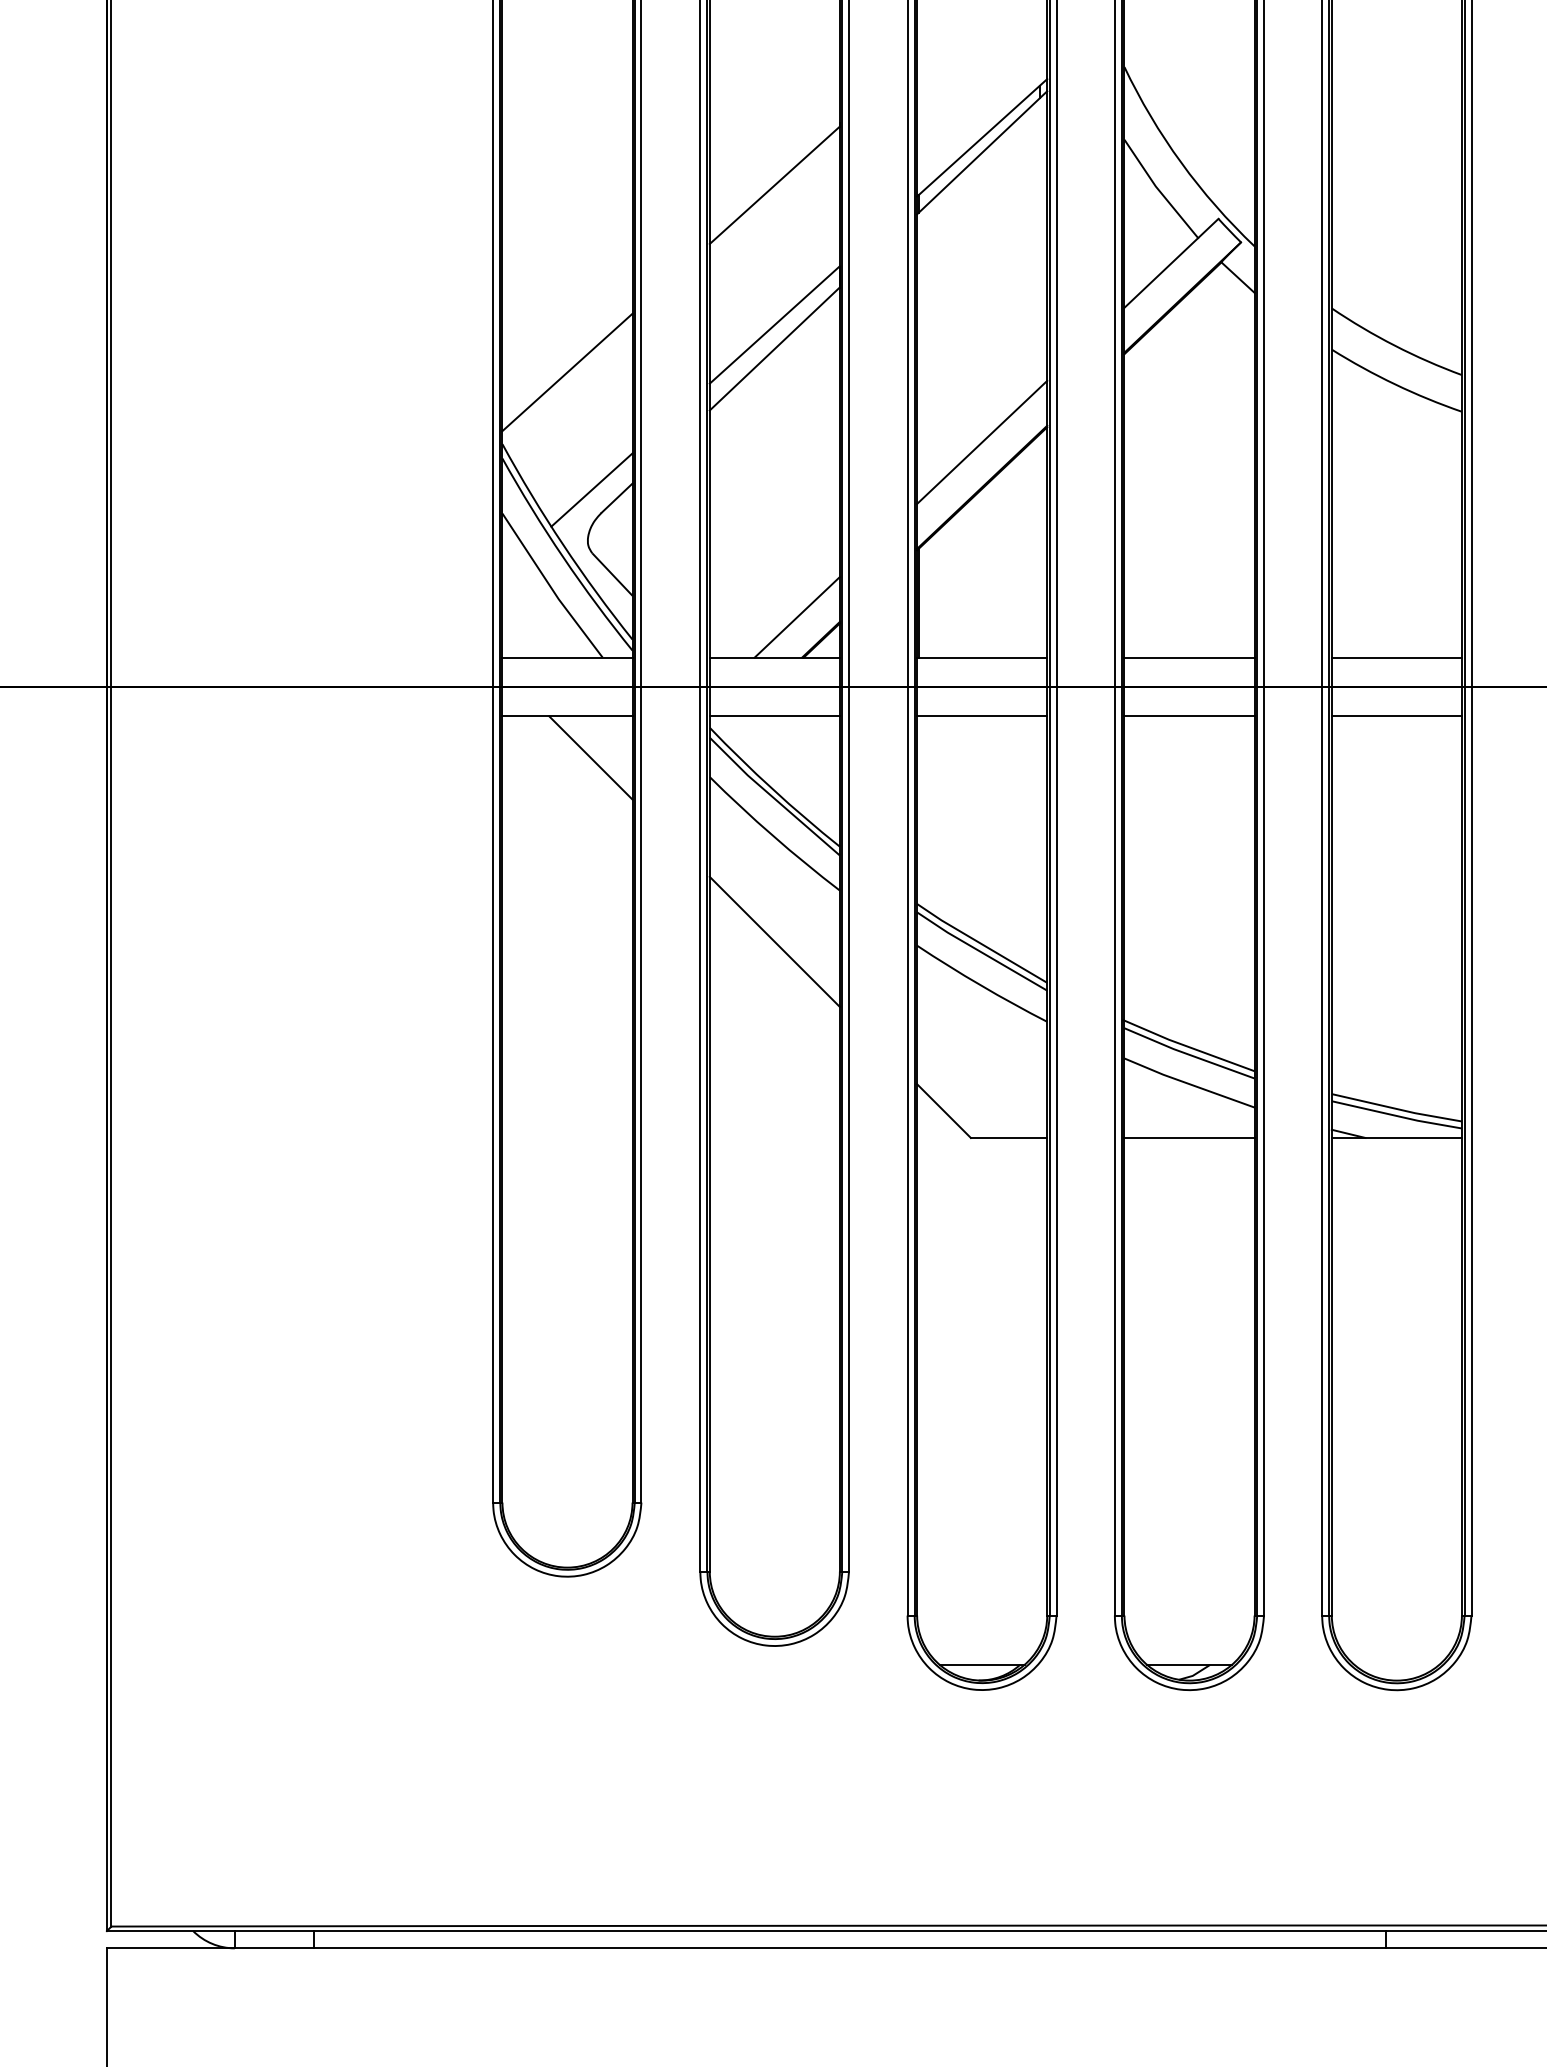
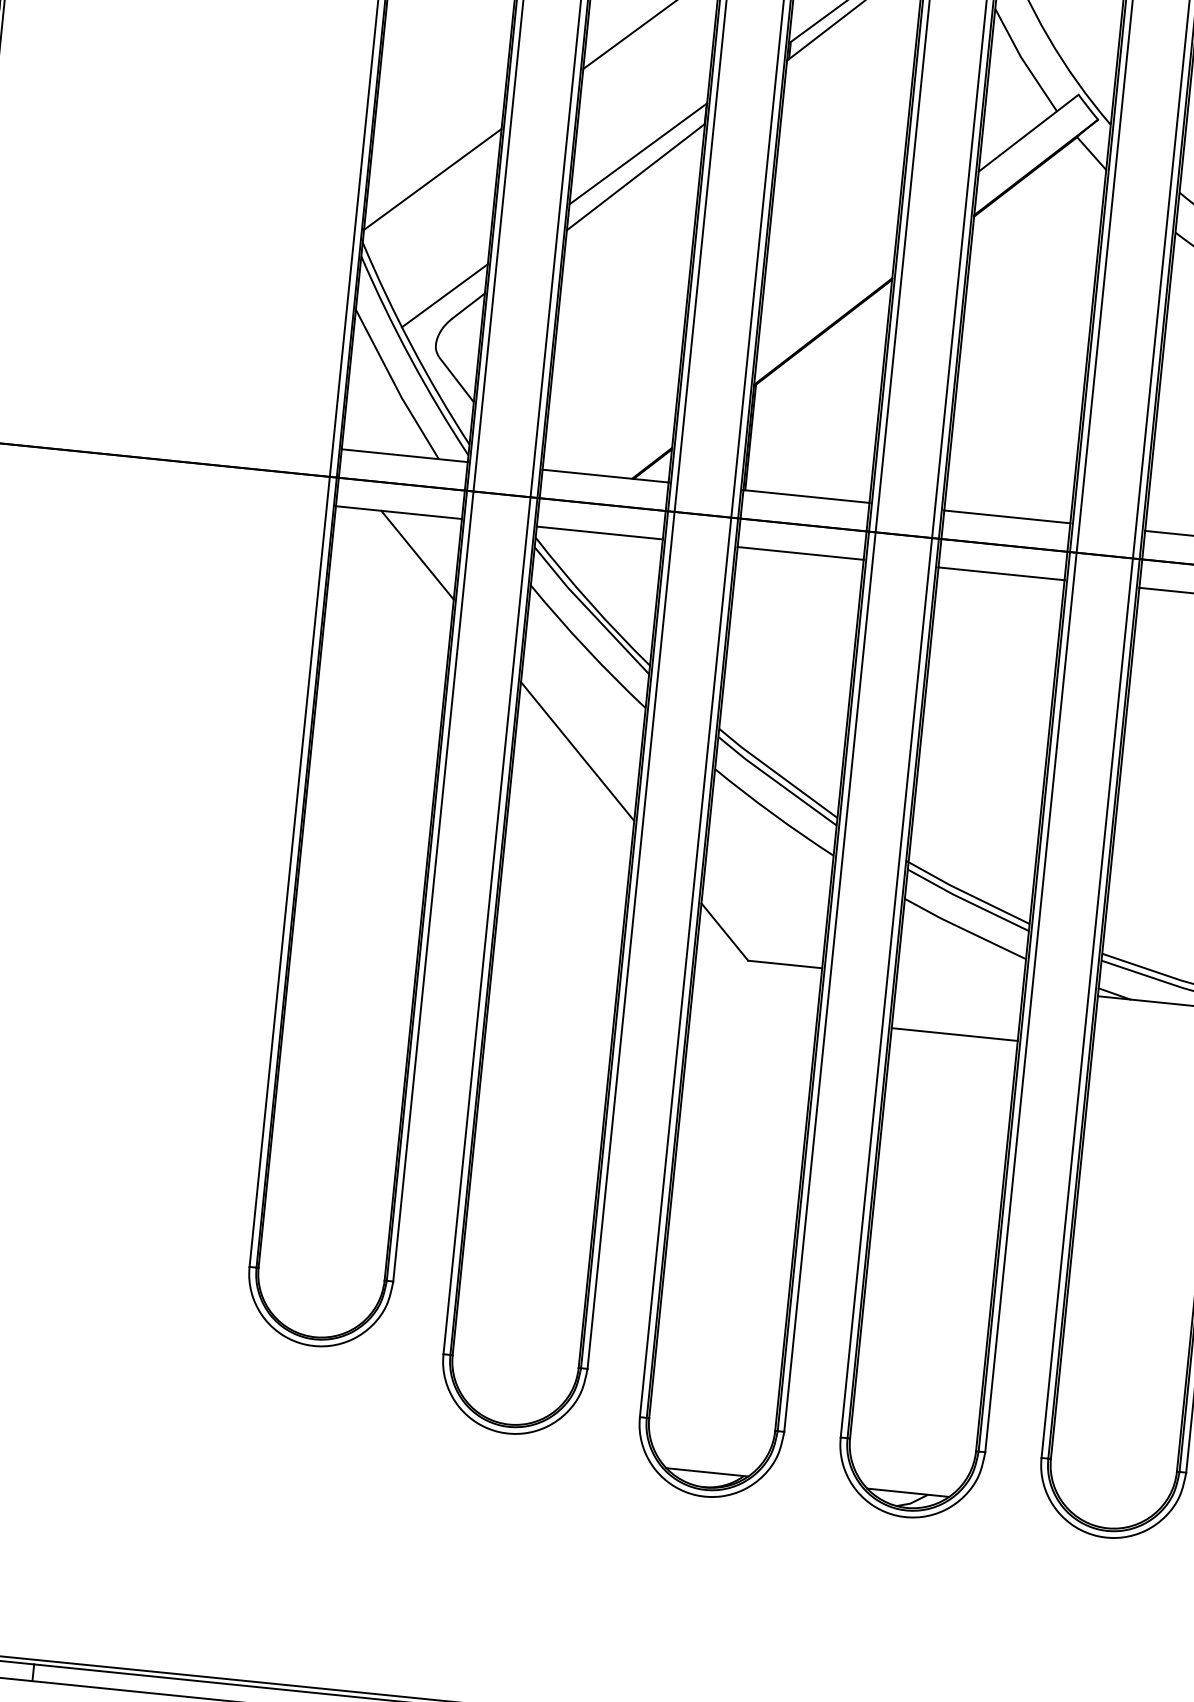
line: (982, 441) -> (828, 287), removed
line: (796, 617) -> (630, 439), removed
line: (1189, 1137) -> (954, 1034), moved

